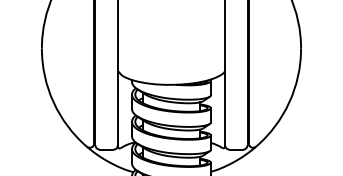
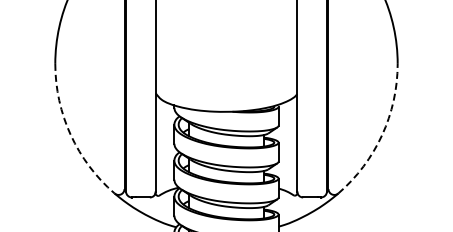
arc: (53, 102) -> (70, 135), solid -> dashed
arc: (289, 102) -> (382, 135), solid -> dashed

